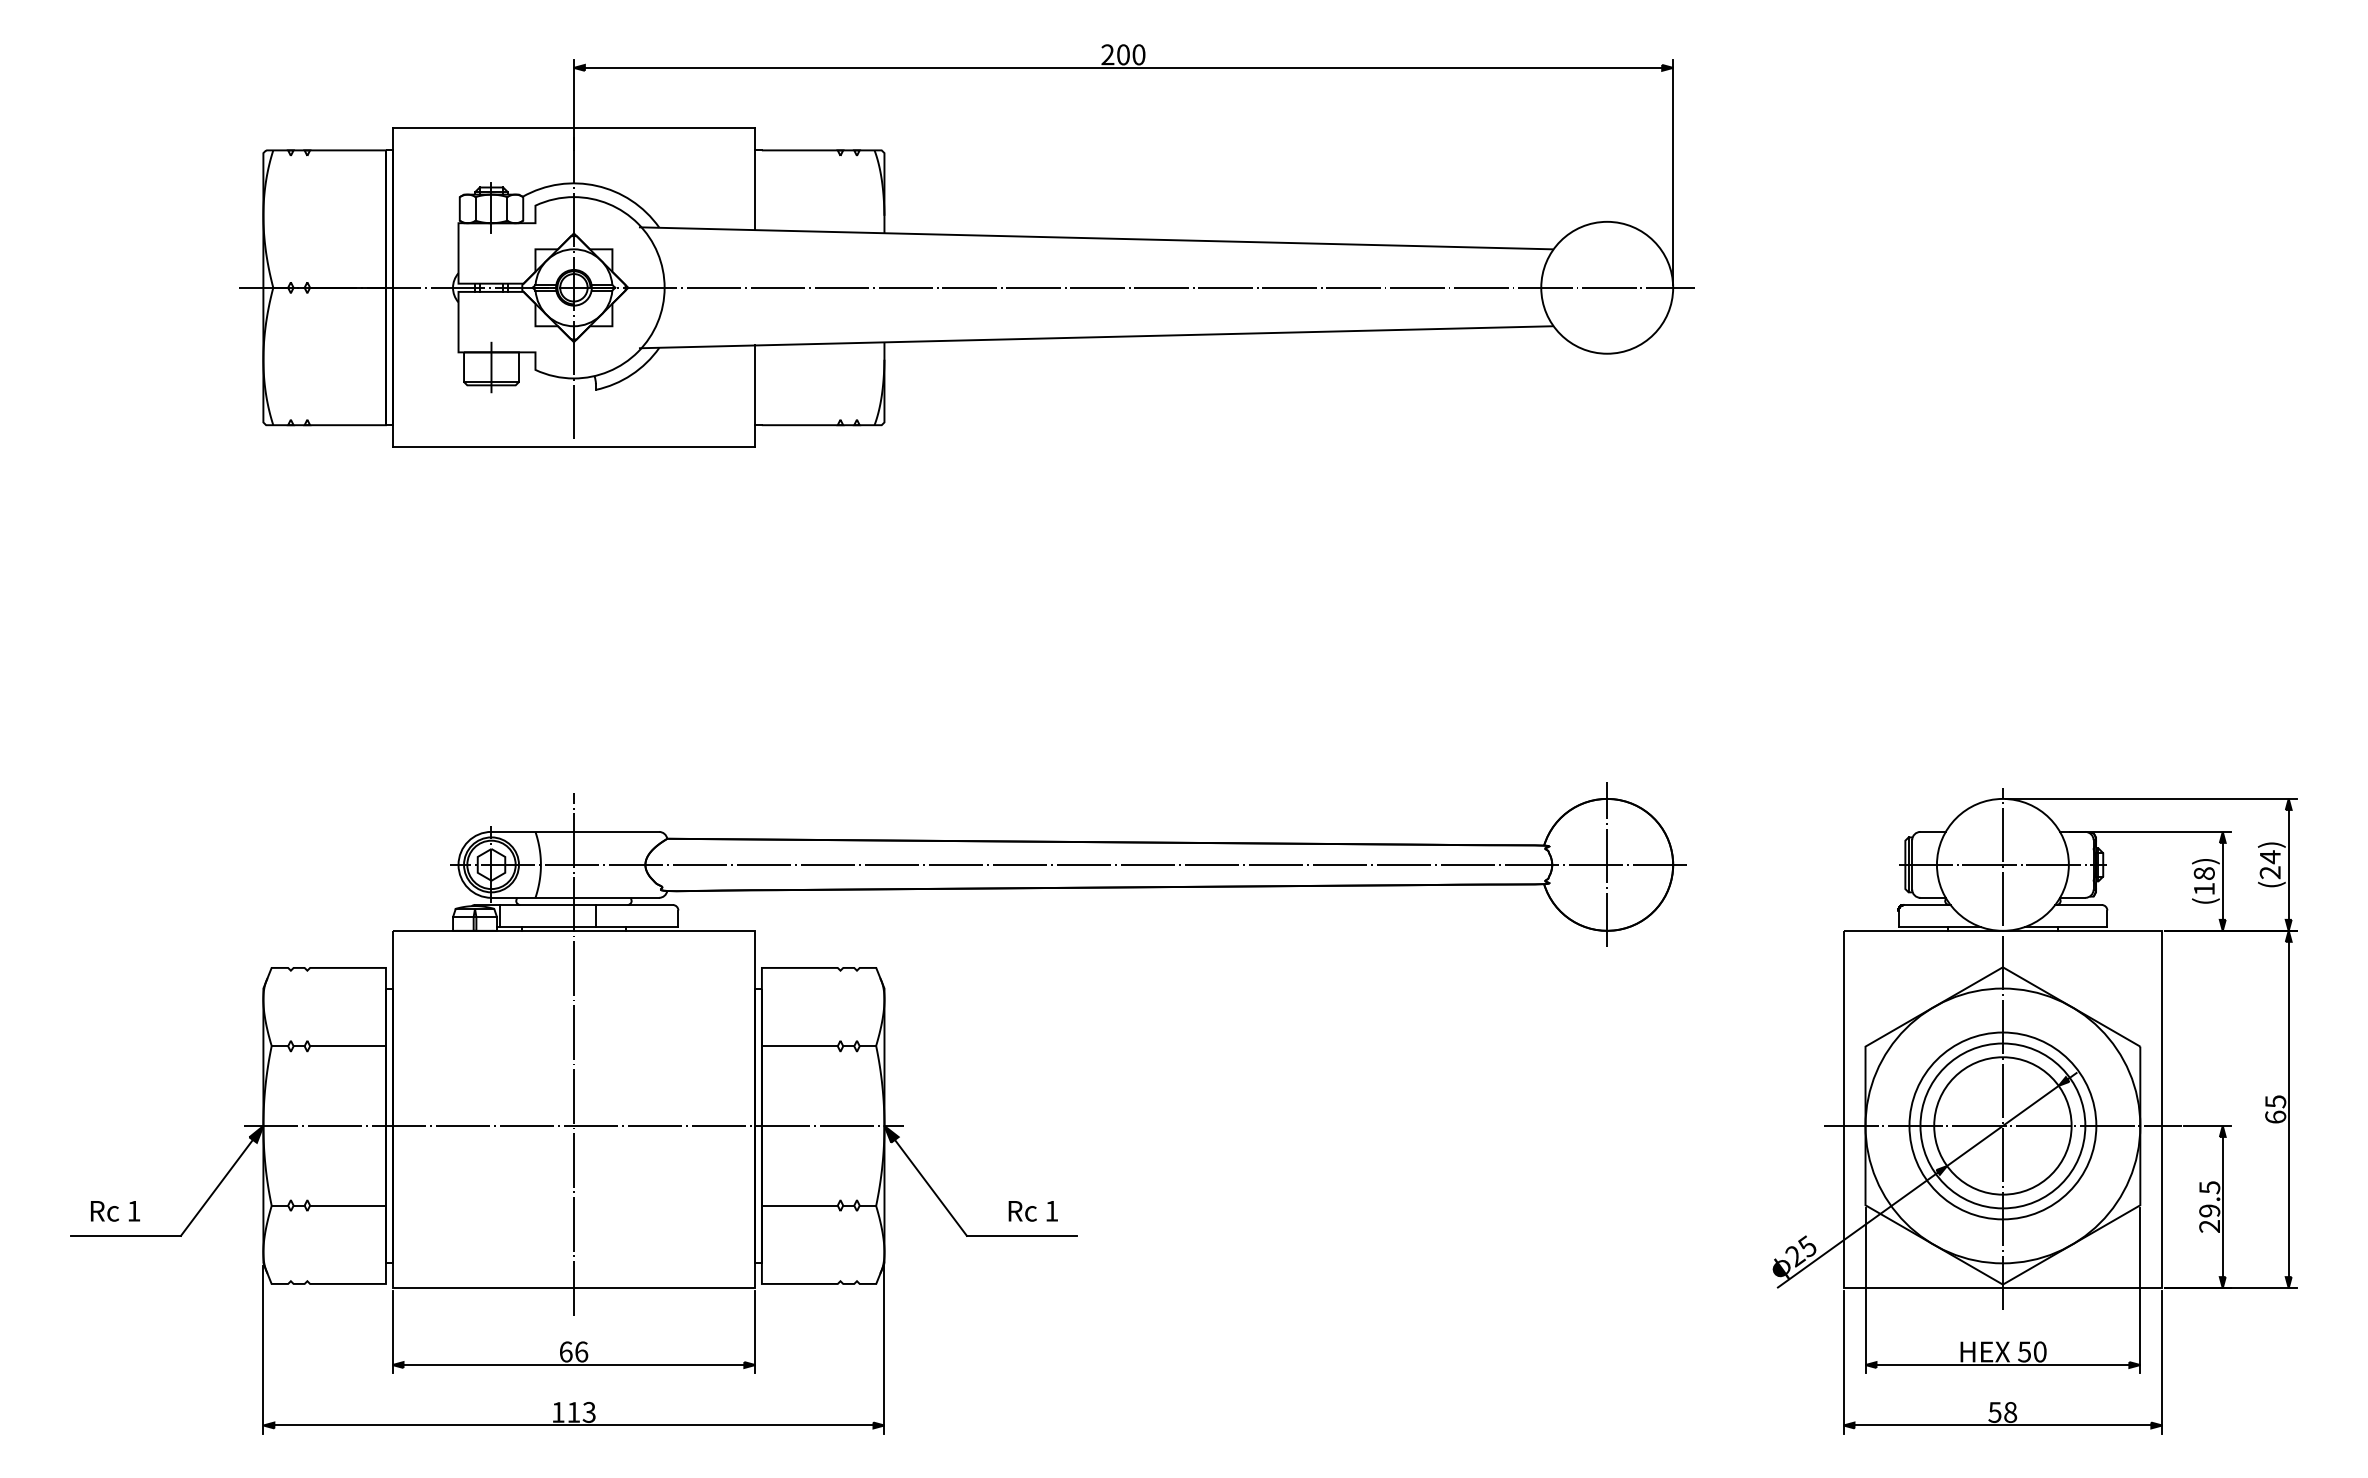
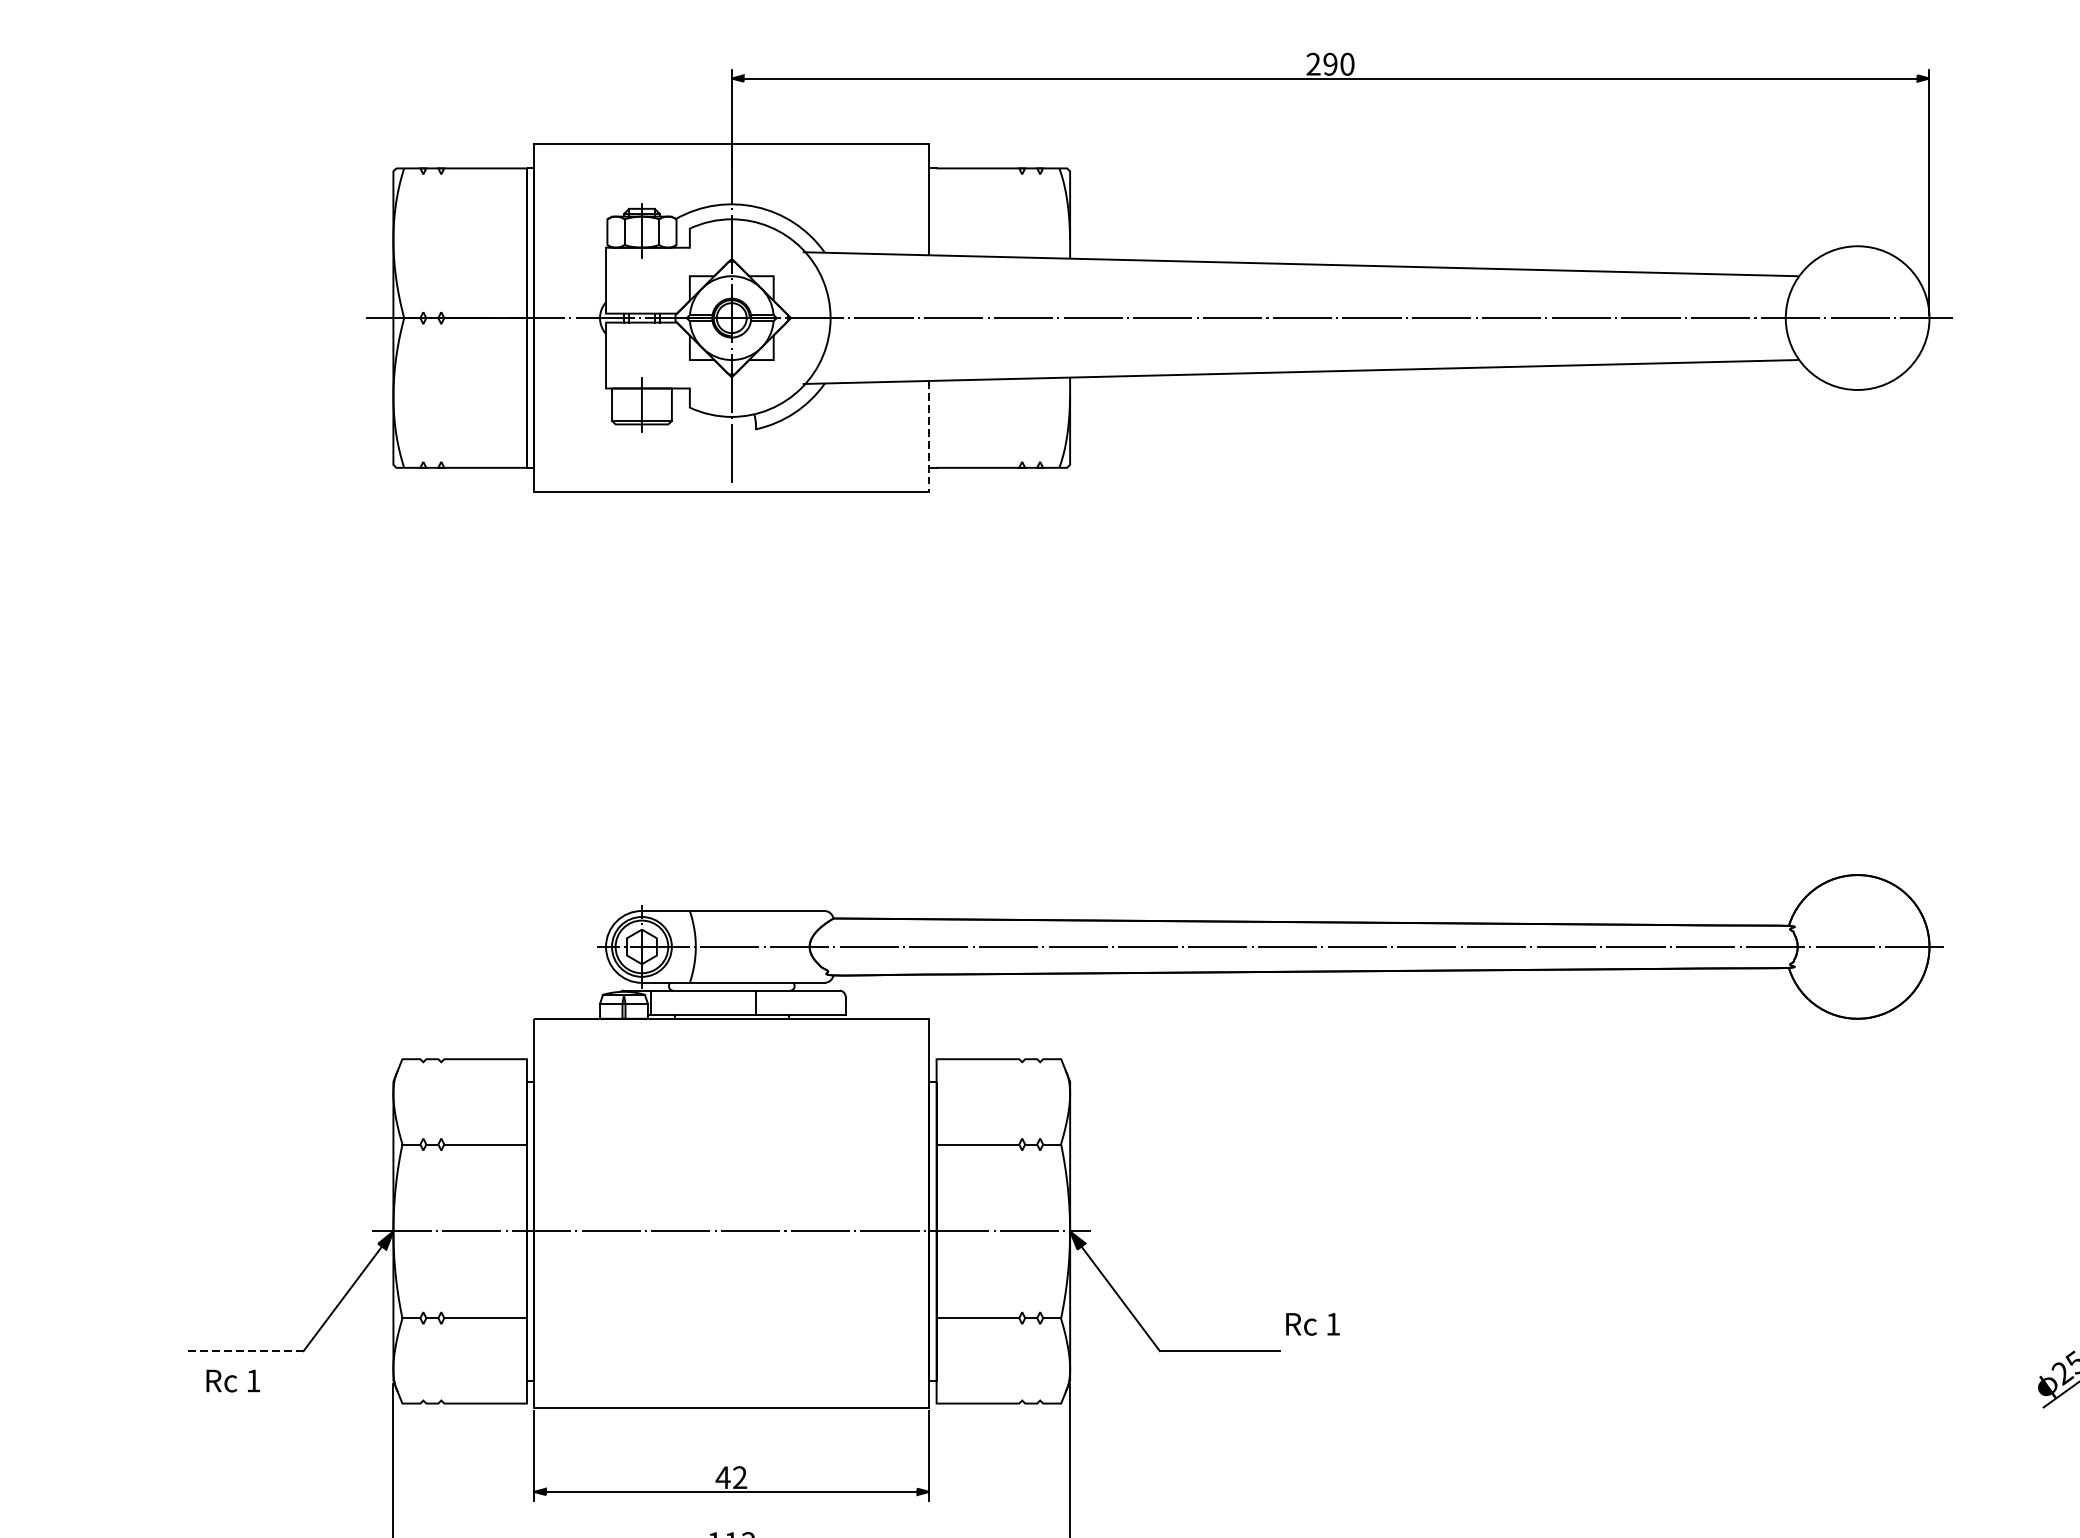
text: (1123, 54) -> (1330, 63), 200 -> 290
line: (755, 396) -> (929, 436), solid -> dashed
line: (1607, 864) -> (1857, 946), removed
line: (573, 1054) -> (731, 1153), removed
text: (115, 1211) -> (233, 1381), moved
text: (1032, 1211) -> (1312, 1324), moved
line: (126, 1235) -> (244, 1350), solid -> dashed
text: (573, 1351) -> (731, 1477), 66 -> 42

